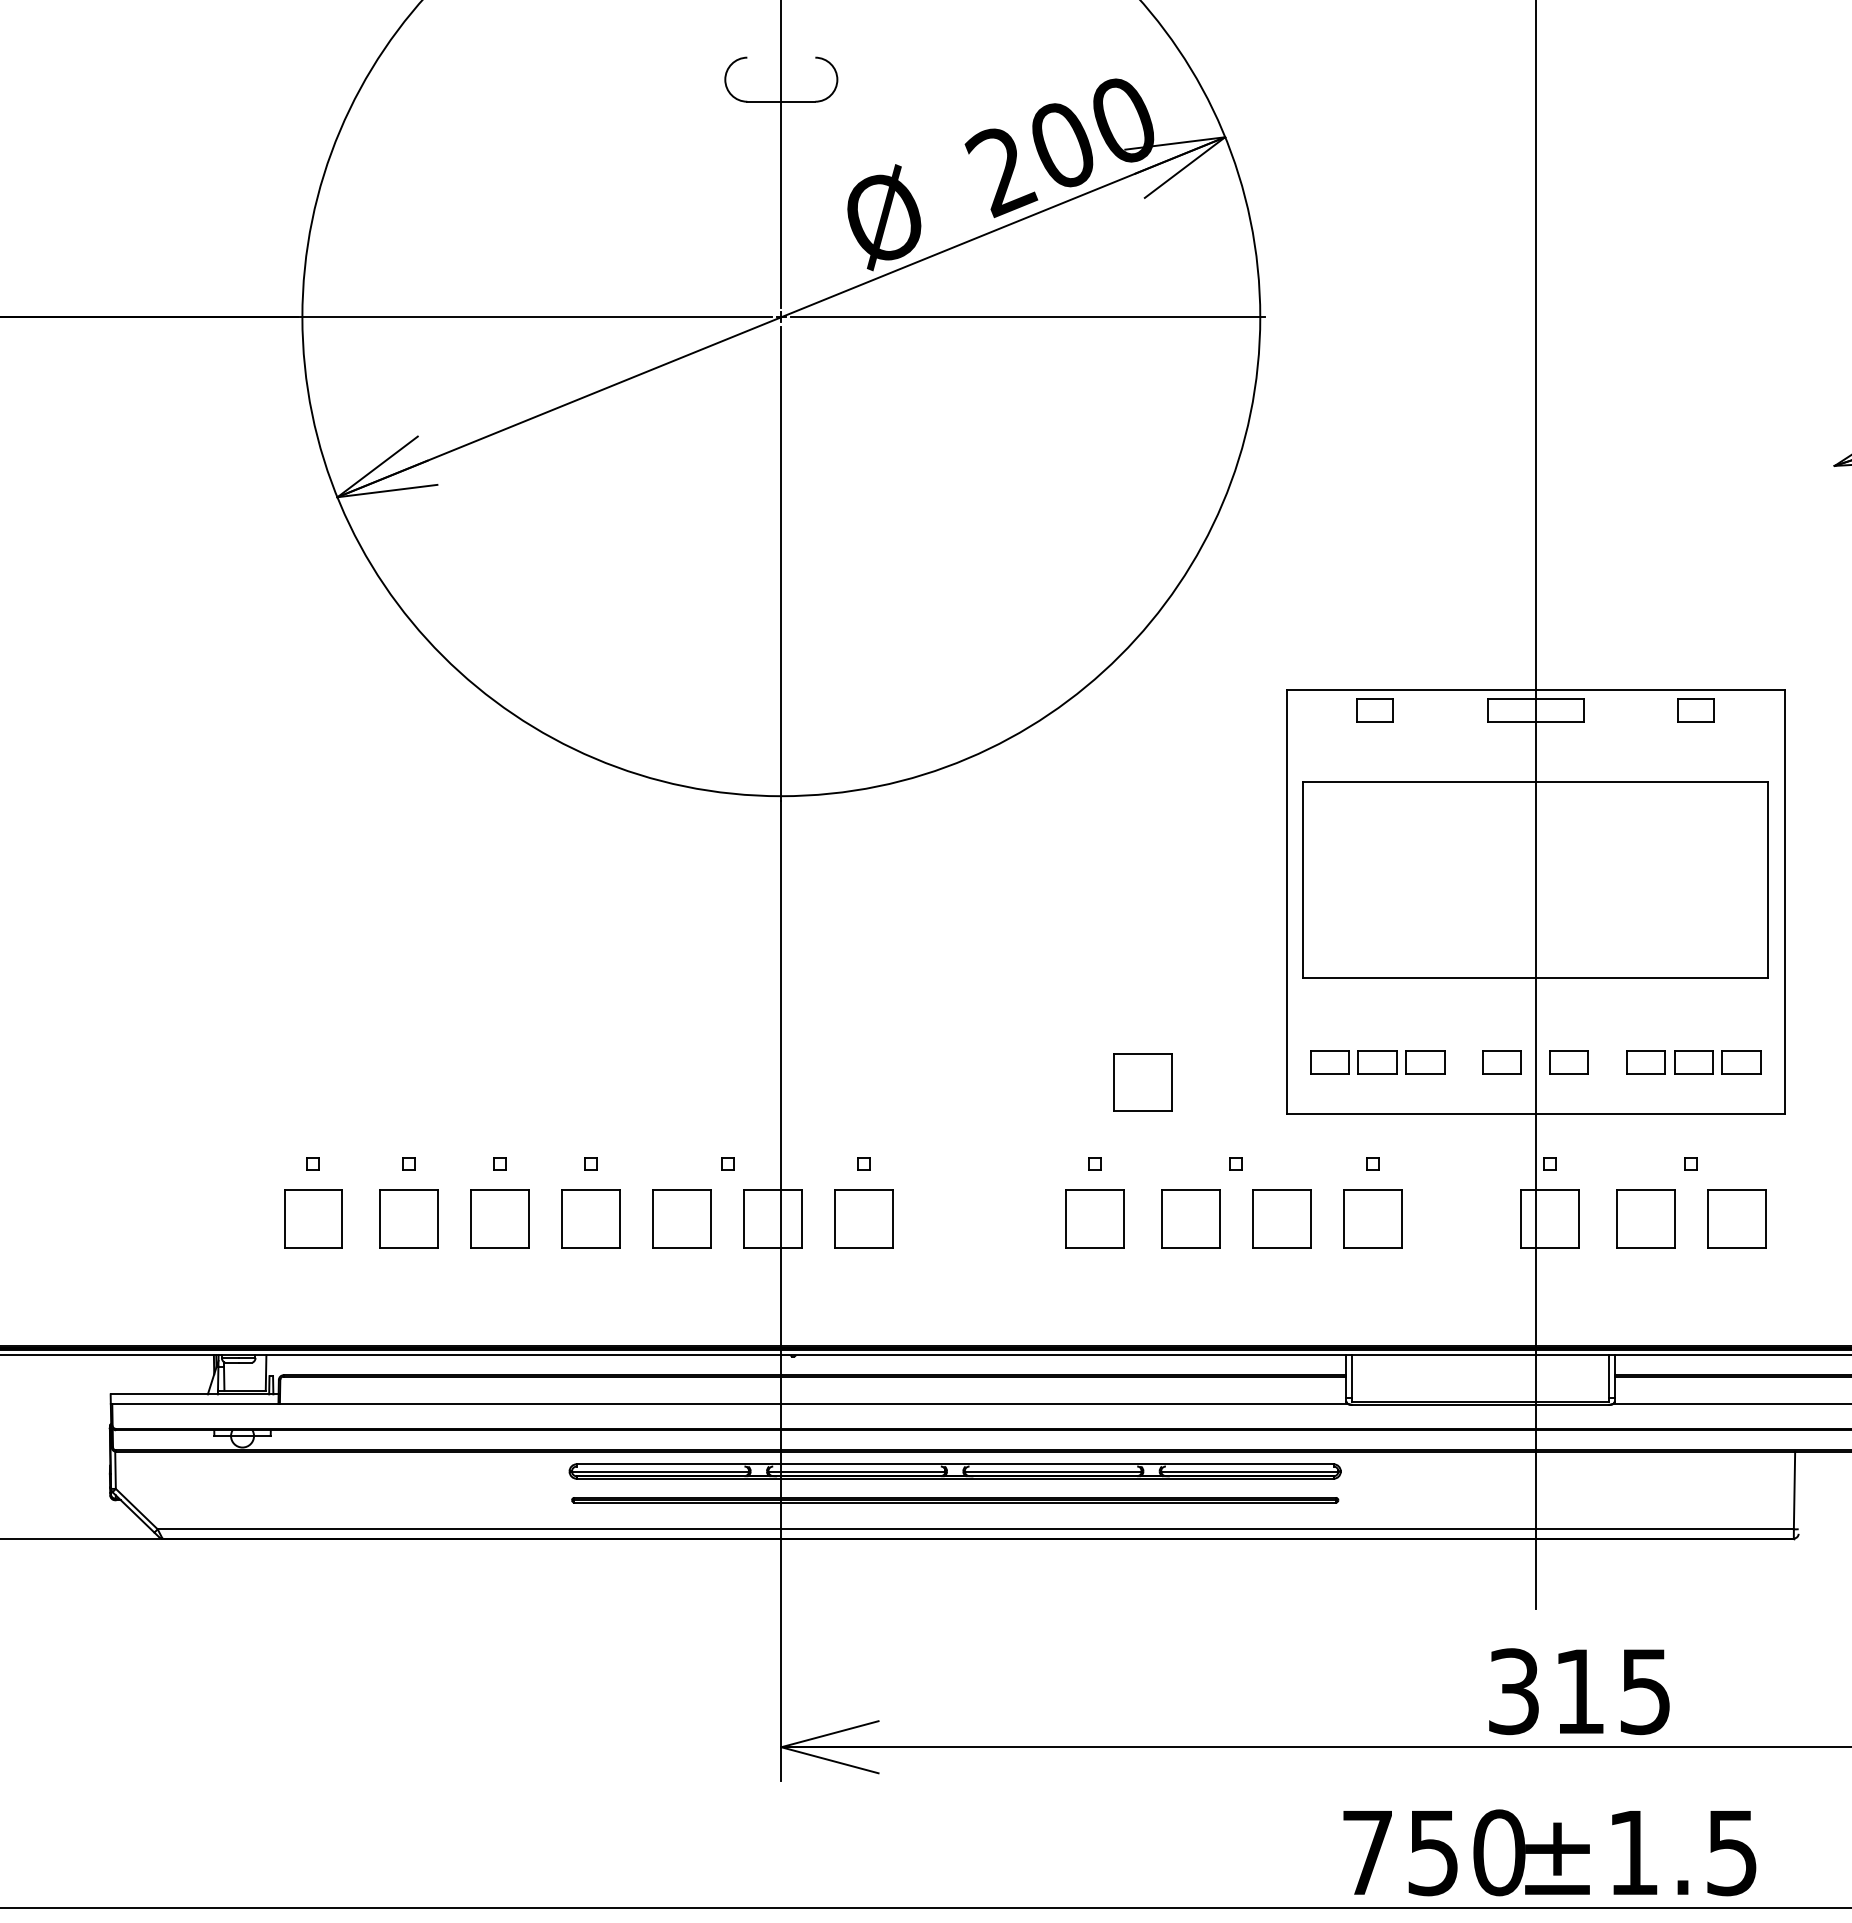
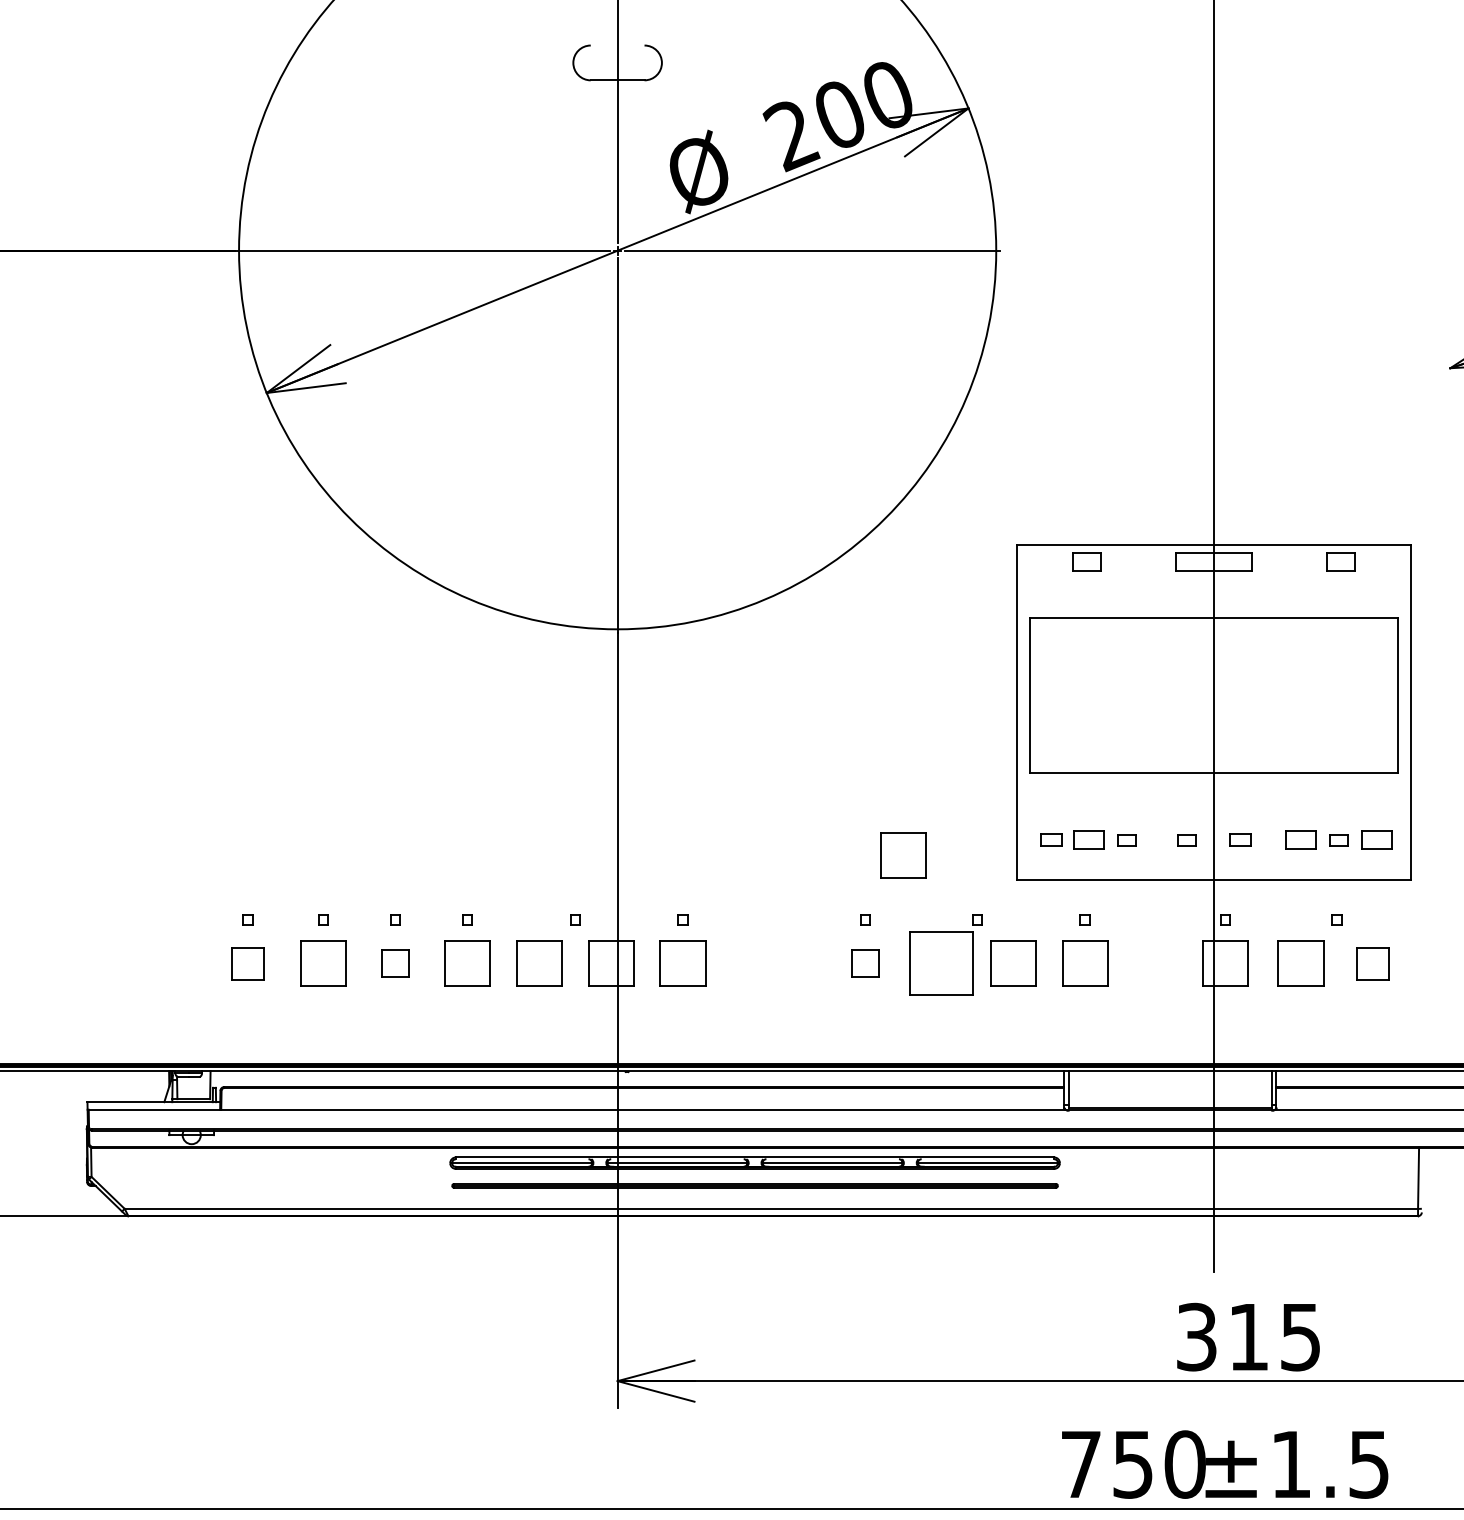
part: (1329, 1062) -> (1050, 839), size x0.7
part: (1425, 1062) -> (1126, 839), size x0.6
part: (1501, 1062) -> (1186, 839), size x0.6
part: (1568, 1062) -> (1239, 839), size x0.7
part: (1693, 1062) -> (1338, 839), size x0.6
part: (313, 1218) -> (247, 963), size x0.7
part: (499, 1218) -> (394, 963), size x0.6
part: (1094, 1218) -> (865, 963), size x0.6
part: (1190, 1218) -> (941, 963), size x1.4
part: (1736, 1218) -> (1372, 963), size x0.7

